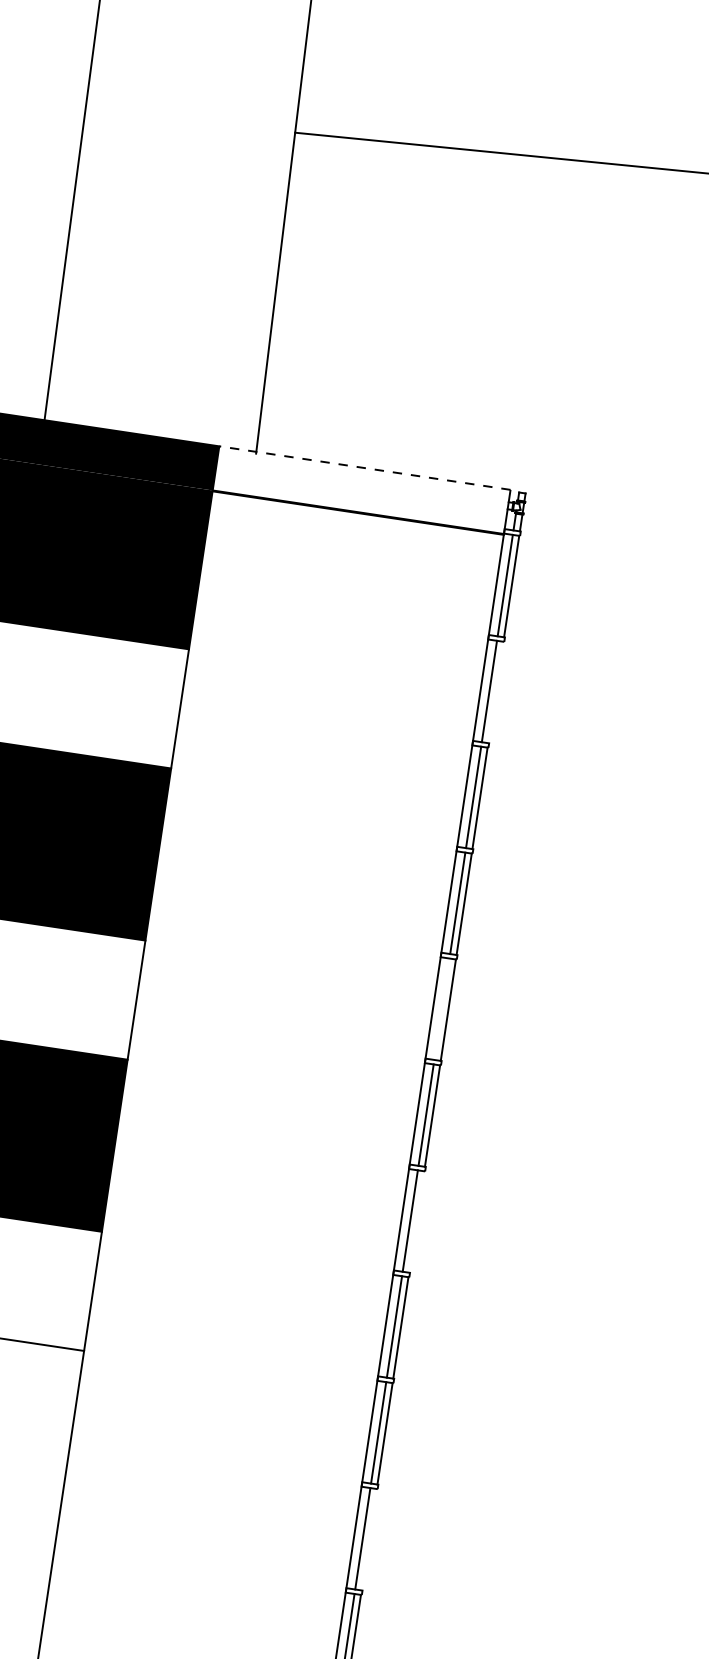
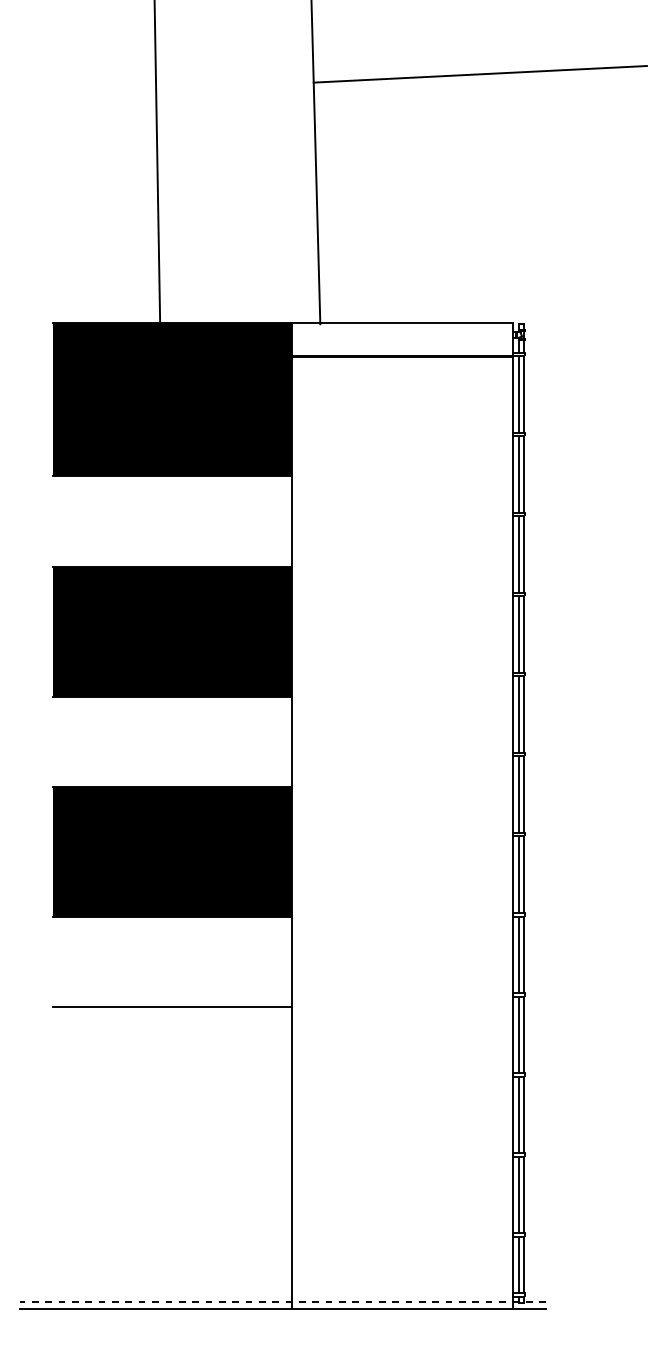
line: (363, 467) -> (401, 322), dashed -> solid
line: (496, 692) -> (524, 474), added
line: (442, 1009) -> (519, 714), added
line: (417, 1221) -> (524, 874), added
line: (369, 1539) -> (524, 1114), added

